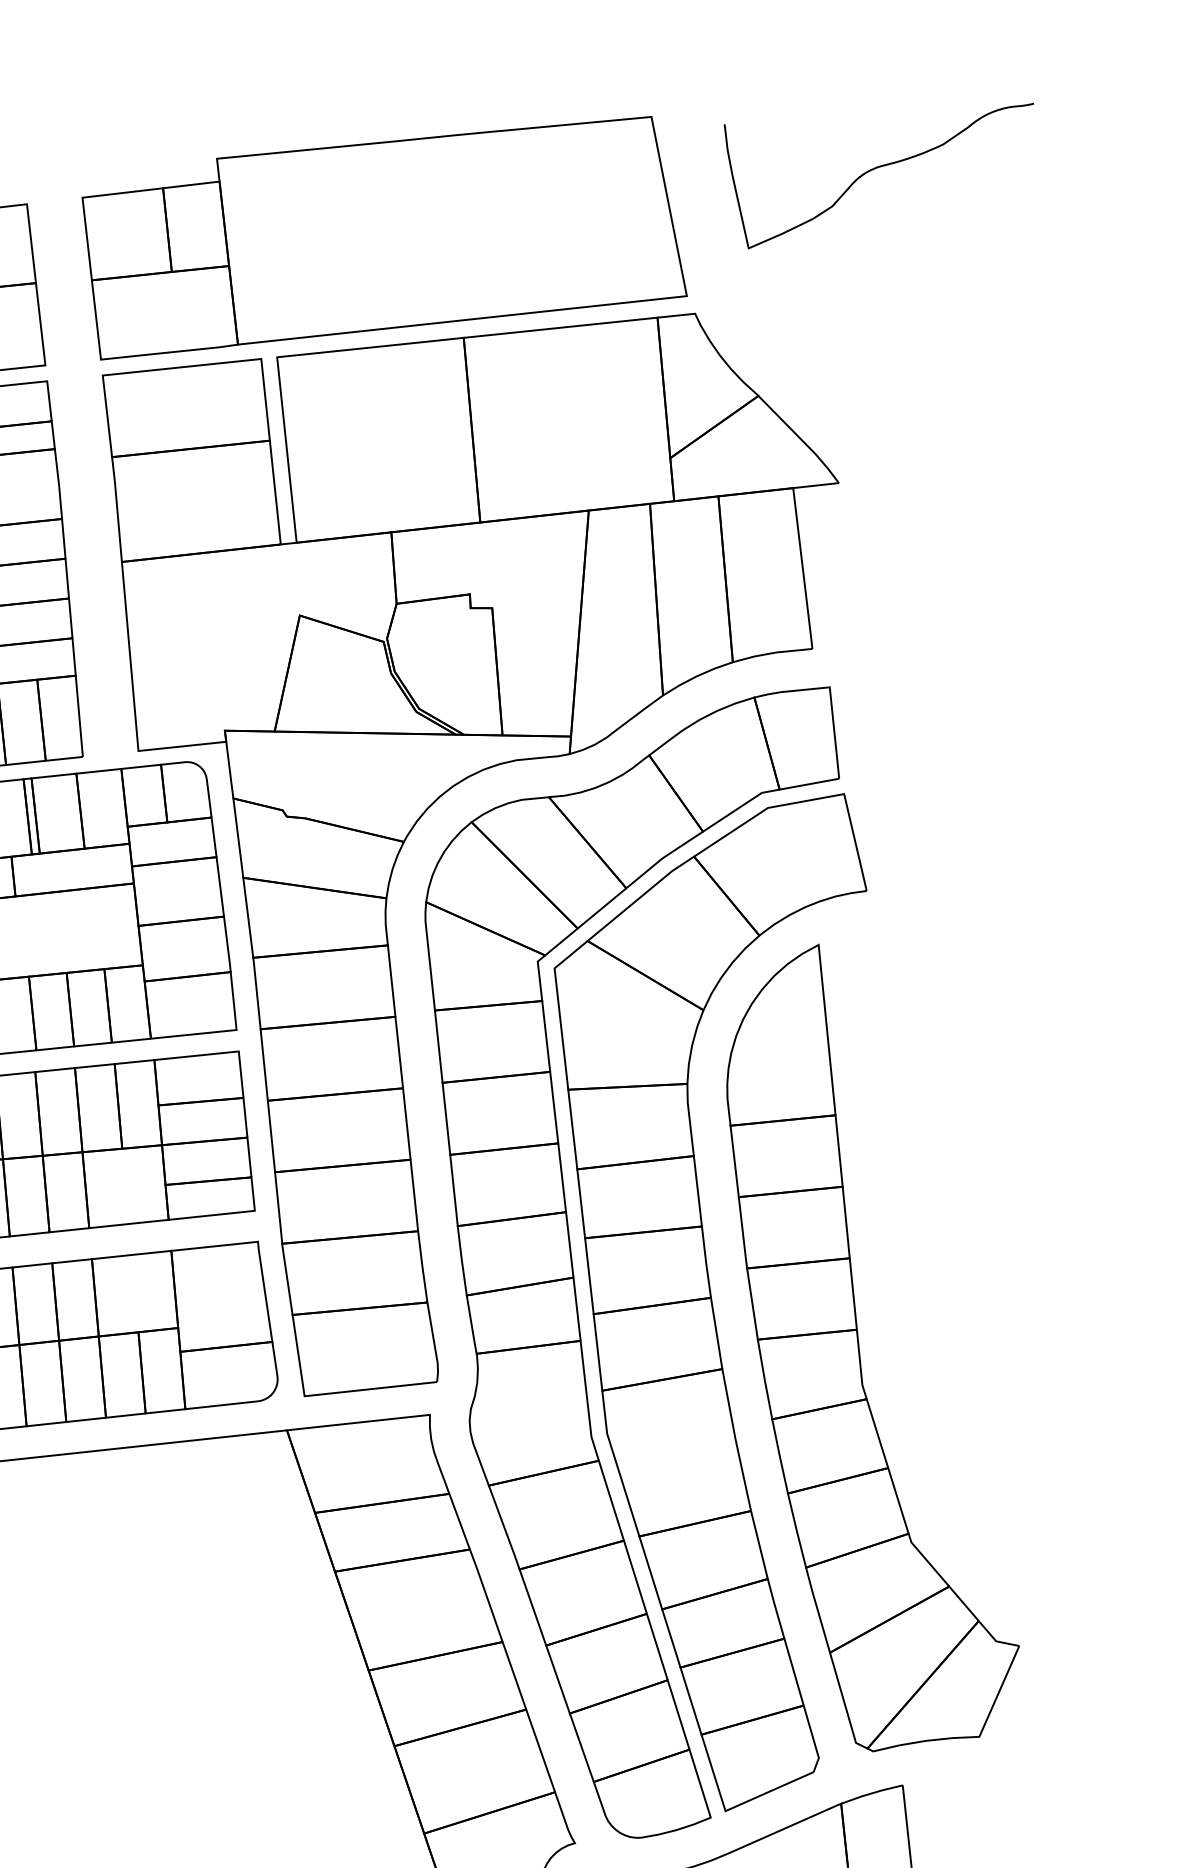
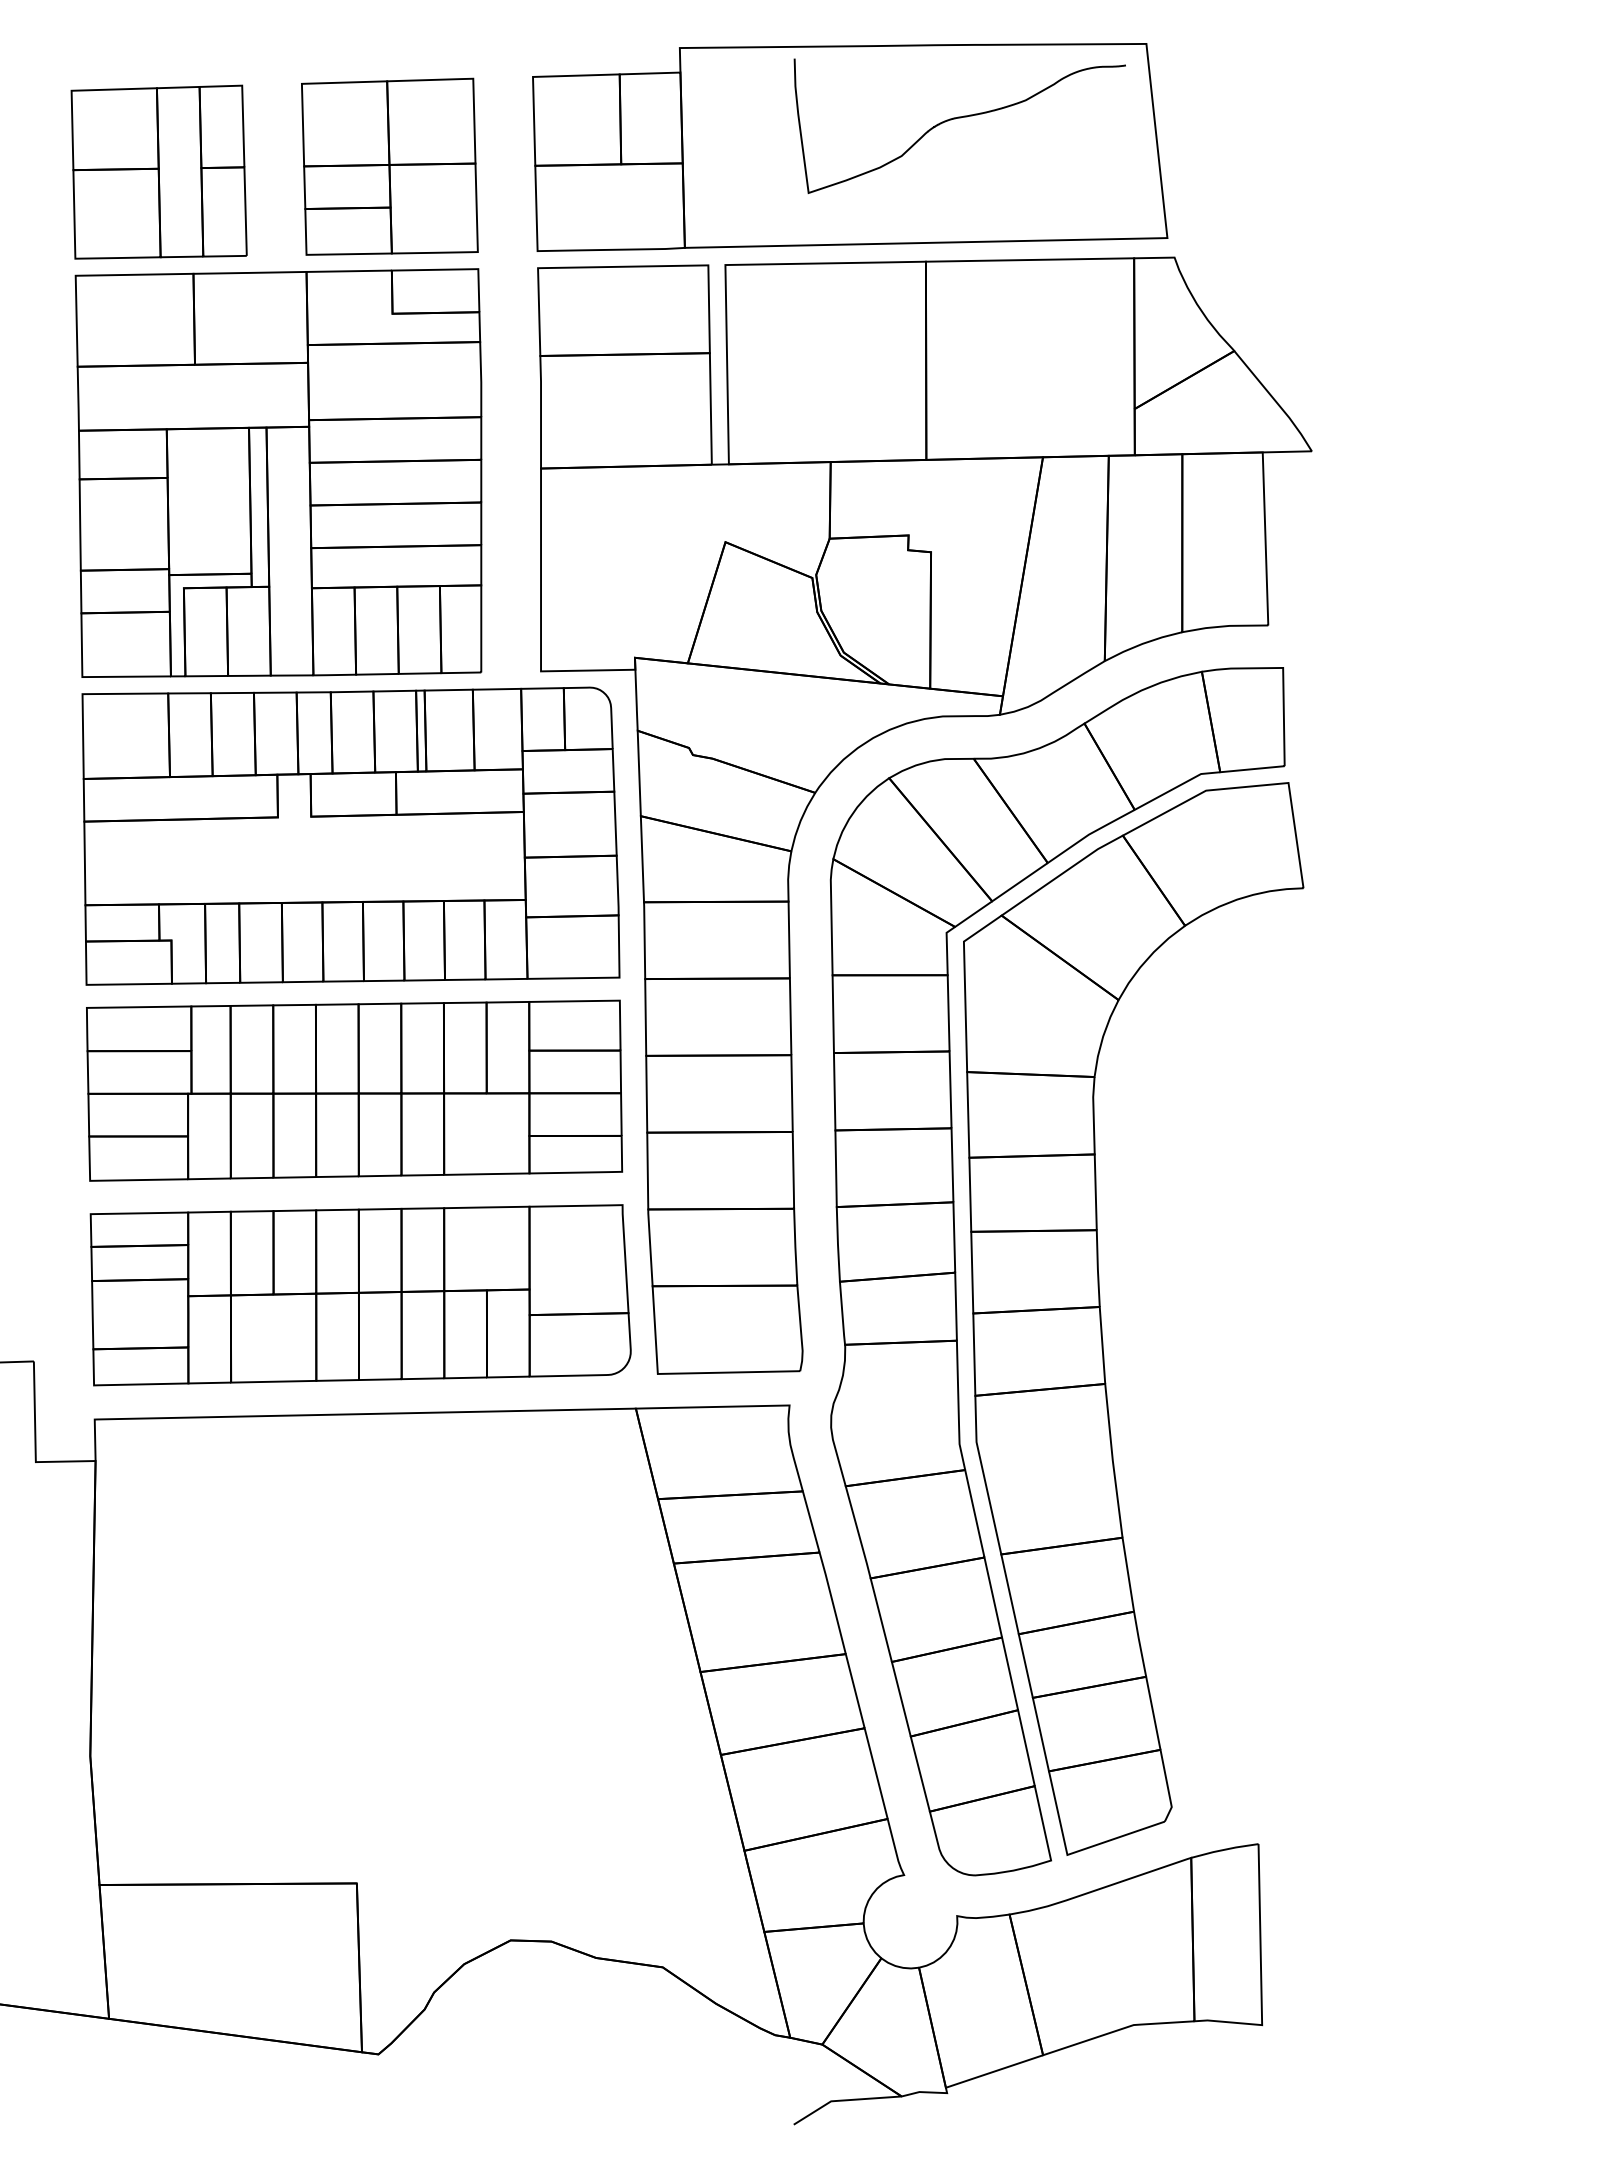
curve: (883, 166) -> (959, 118), moved
part: (859, 1346) -> (1253, 1372), removed

